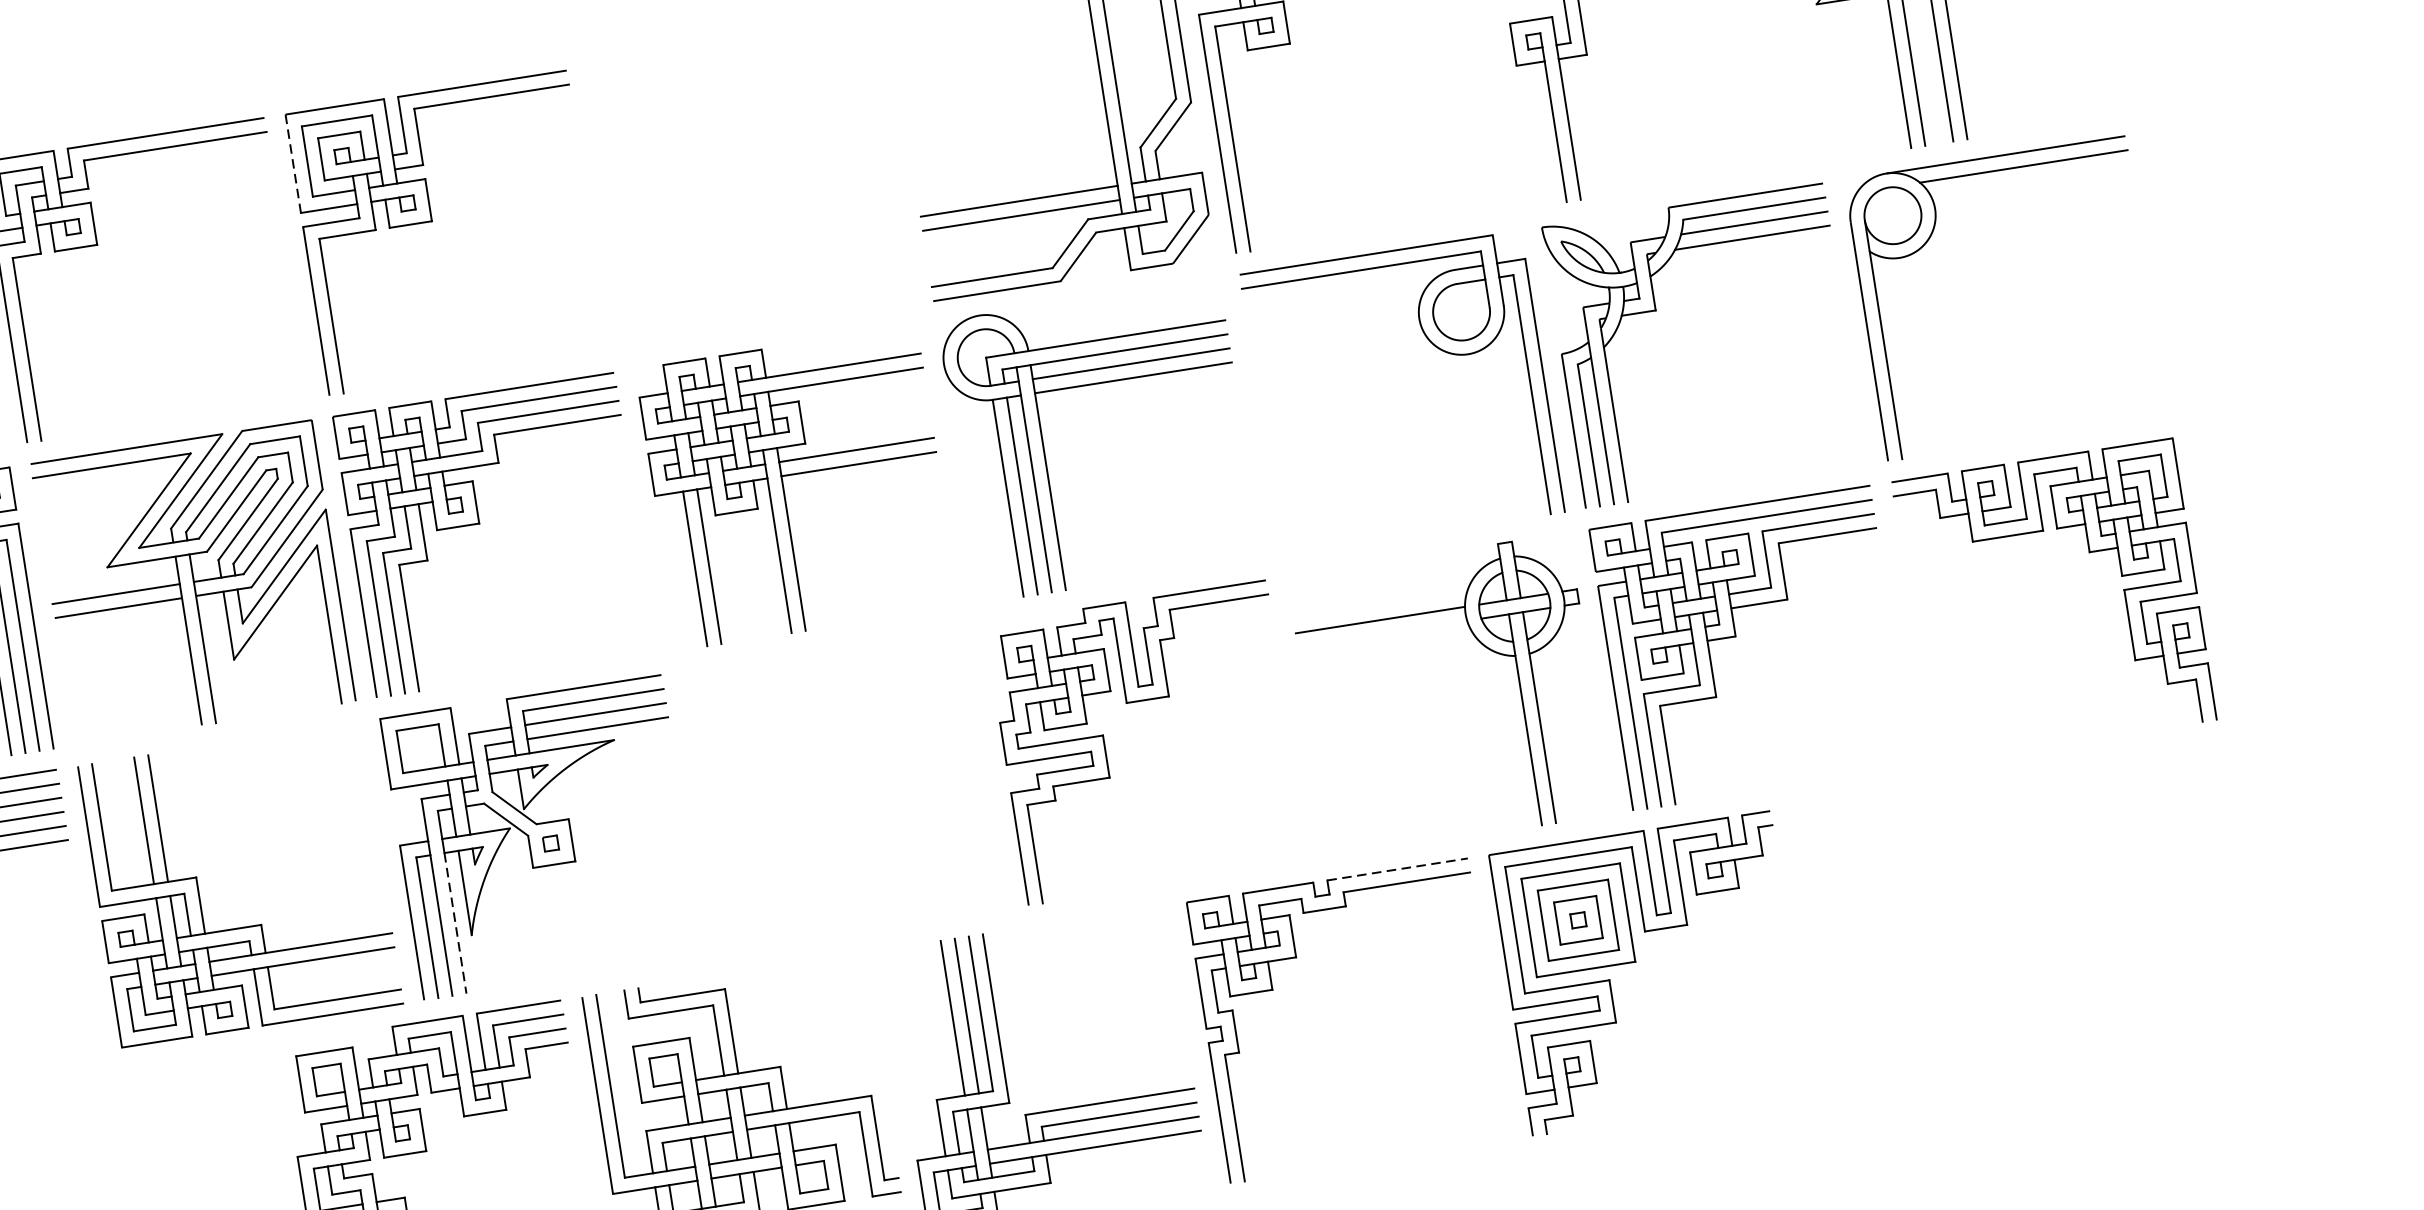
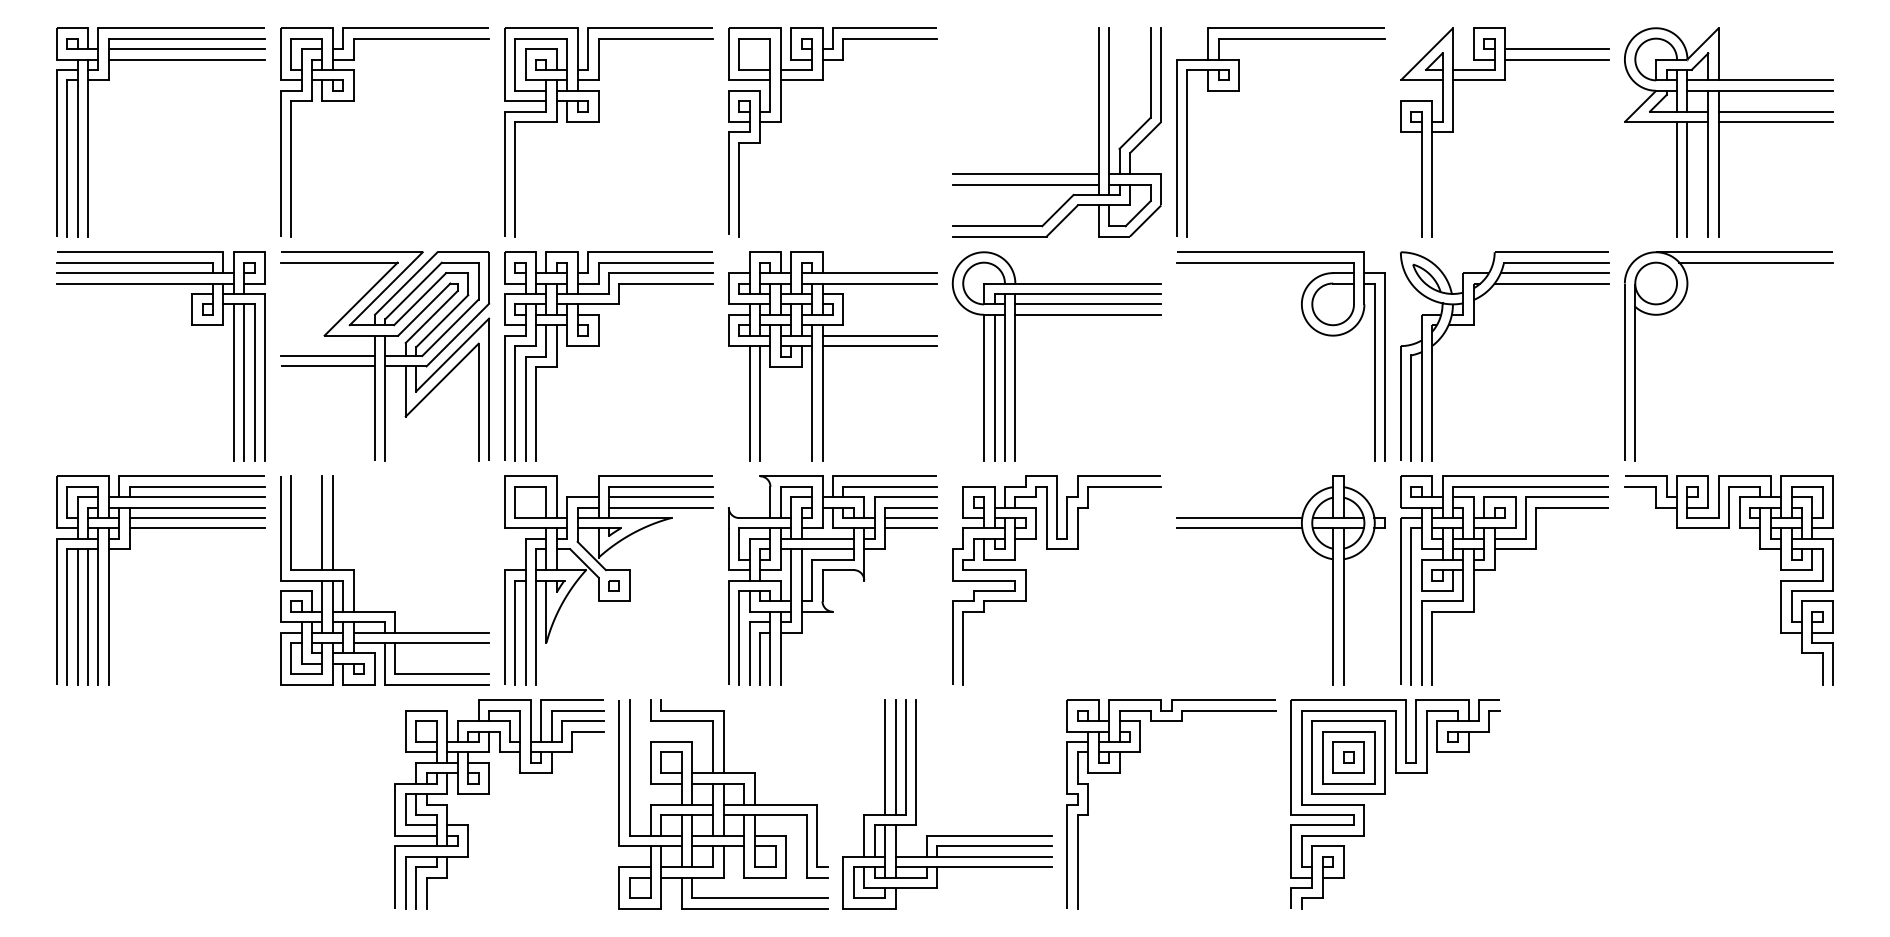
line: (293, 164) -> (504, 65), dashed -> solid
part: (678, 183) -> (781, 122), added
line: (1382, 634) -> (1239, 528), added
part: (832, 792) -> (823, 580), added
line: (1398, 869) -> (1224, 700), dashed -> solid
line: (456, 924) -> (536, 633), dashed -> solid

